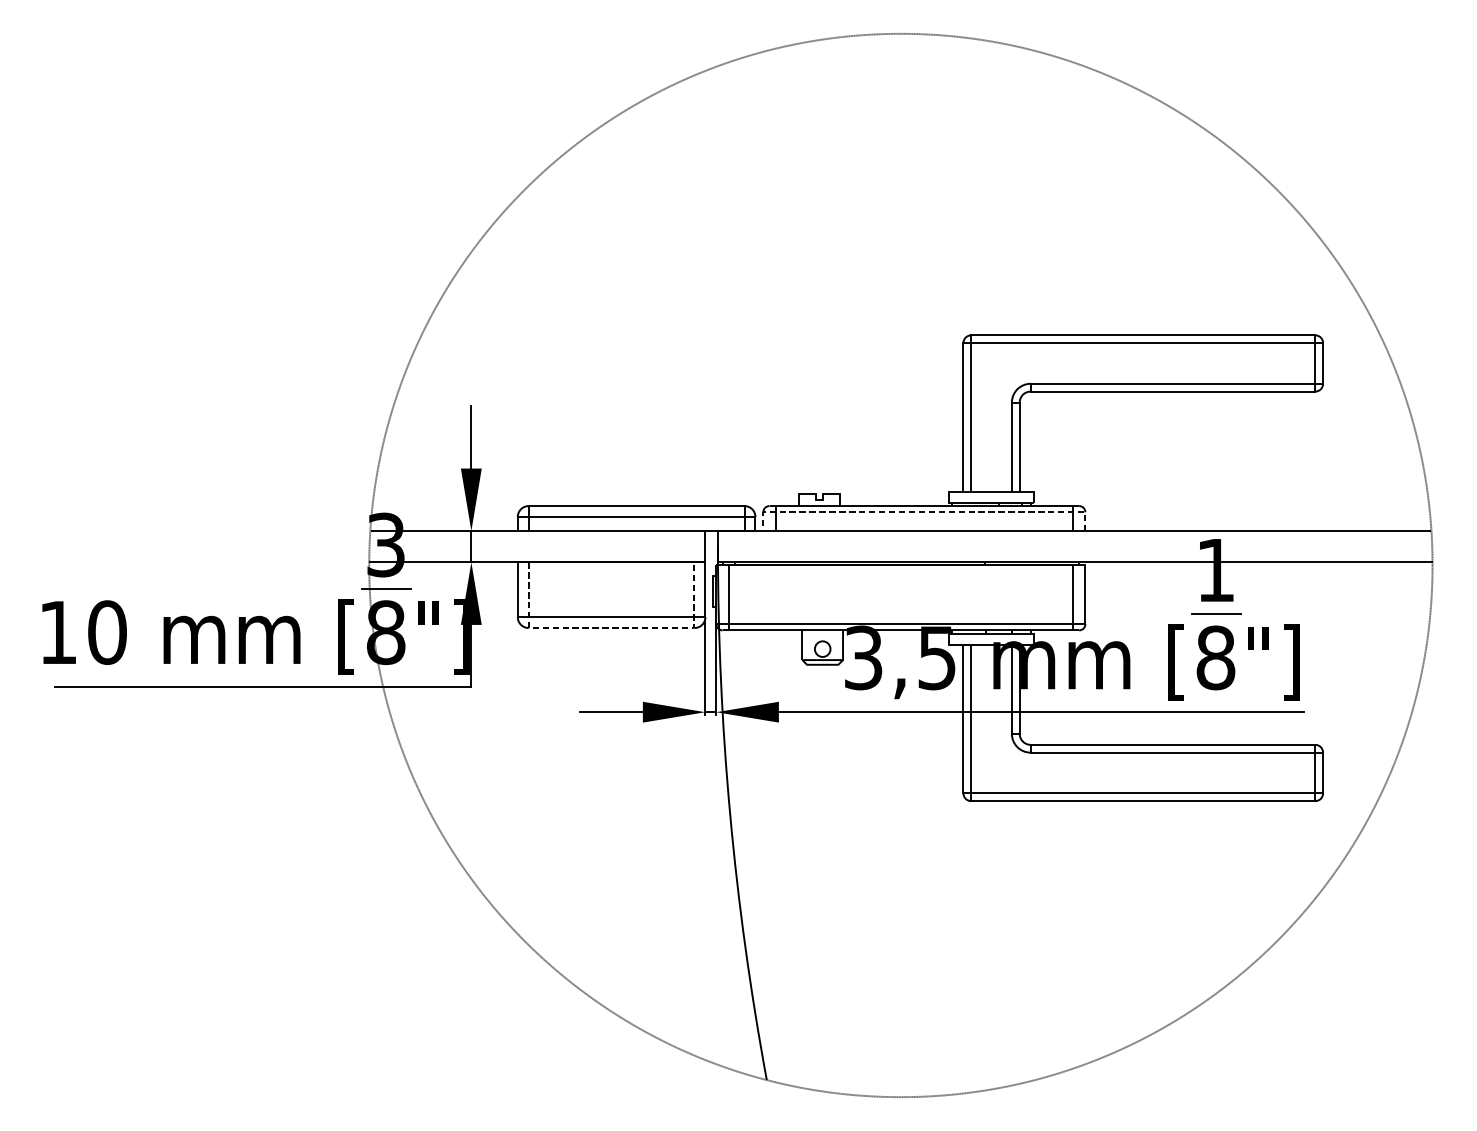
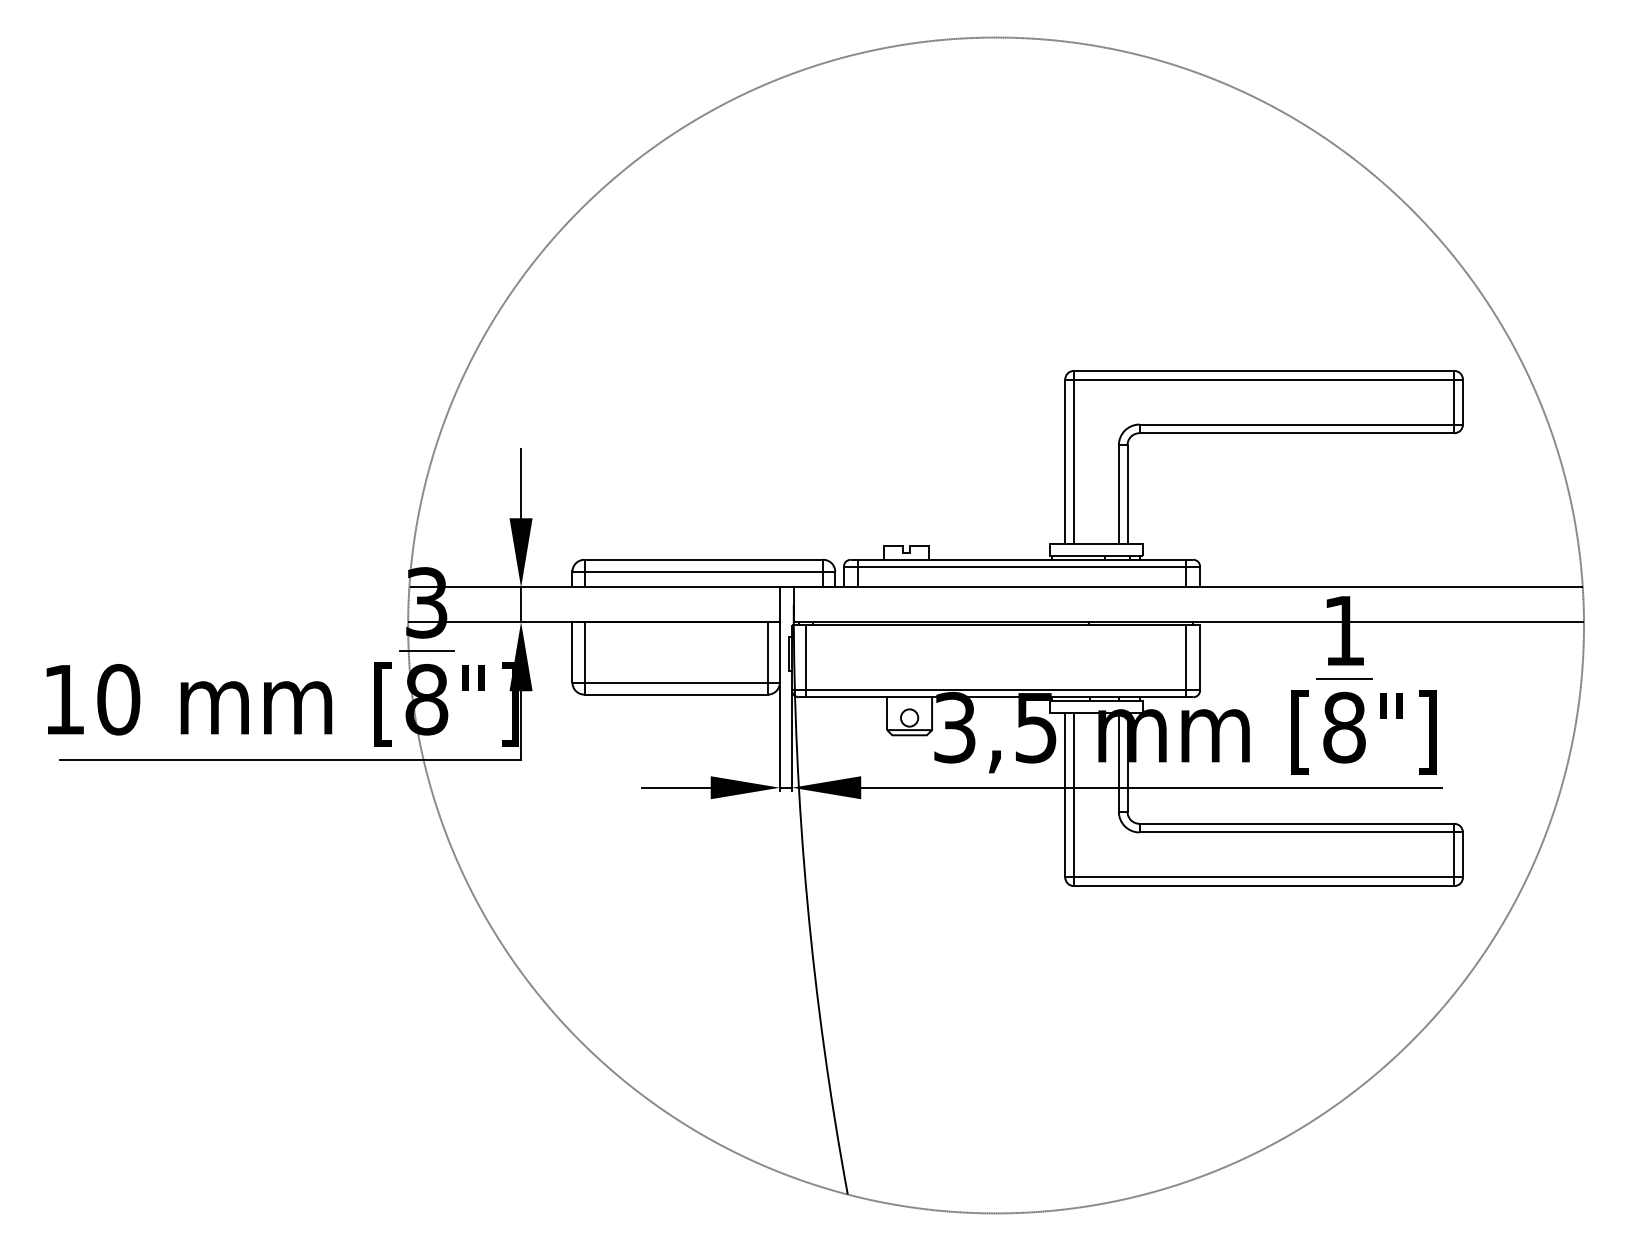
line: (923, 512) -> (1021, 566), dashed -> solid
line: (611, 627) -> (676, 694), dashed -> solid

